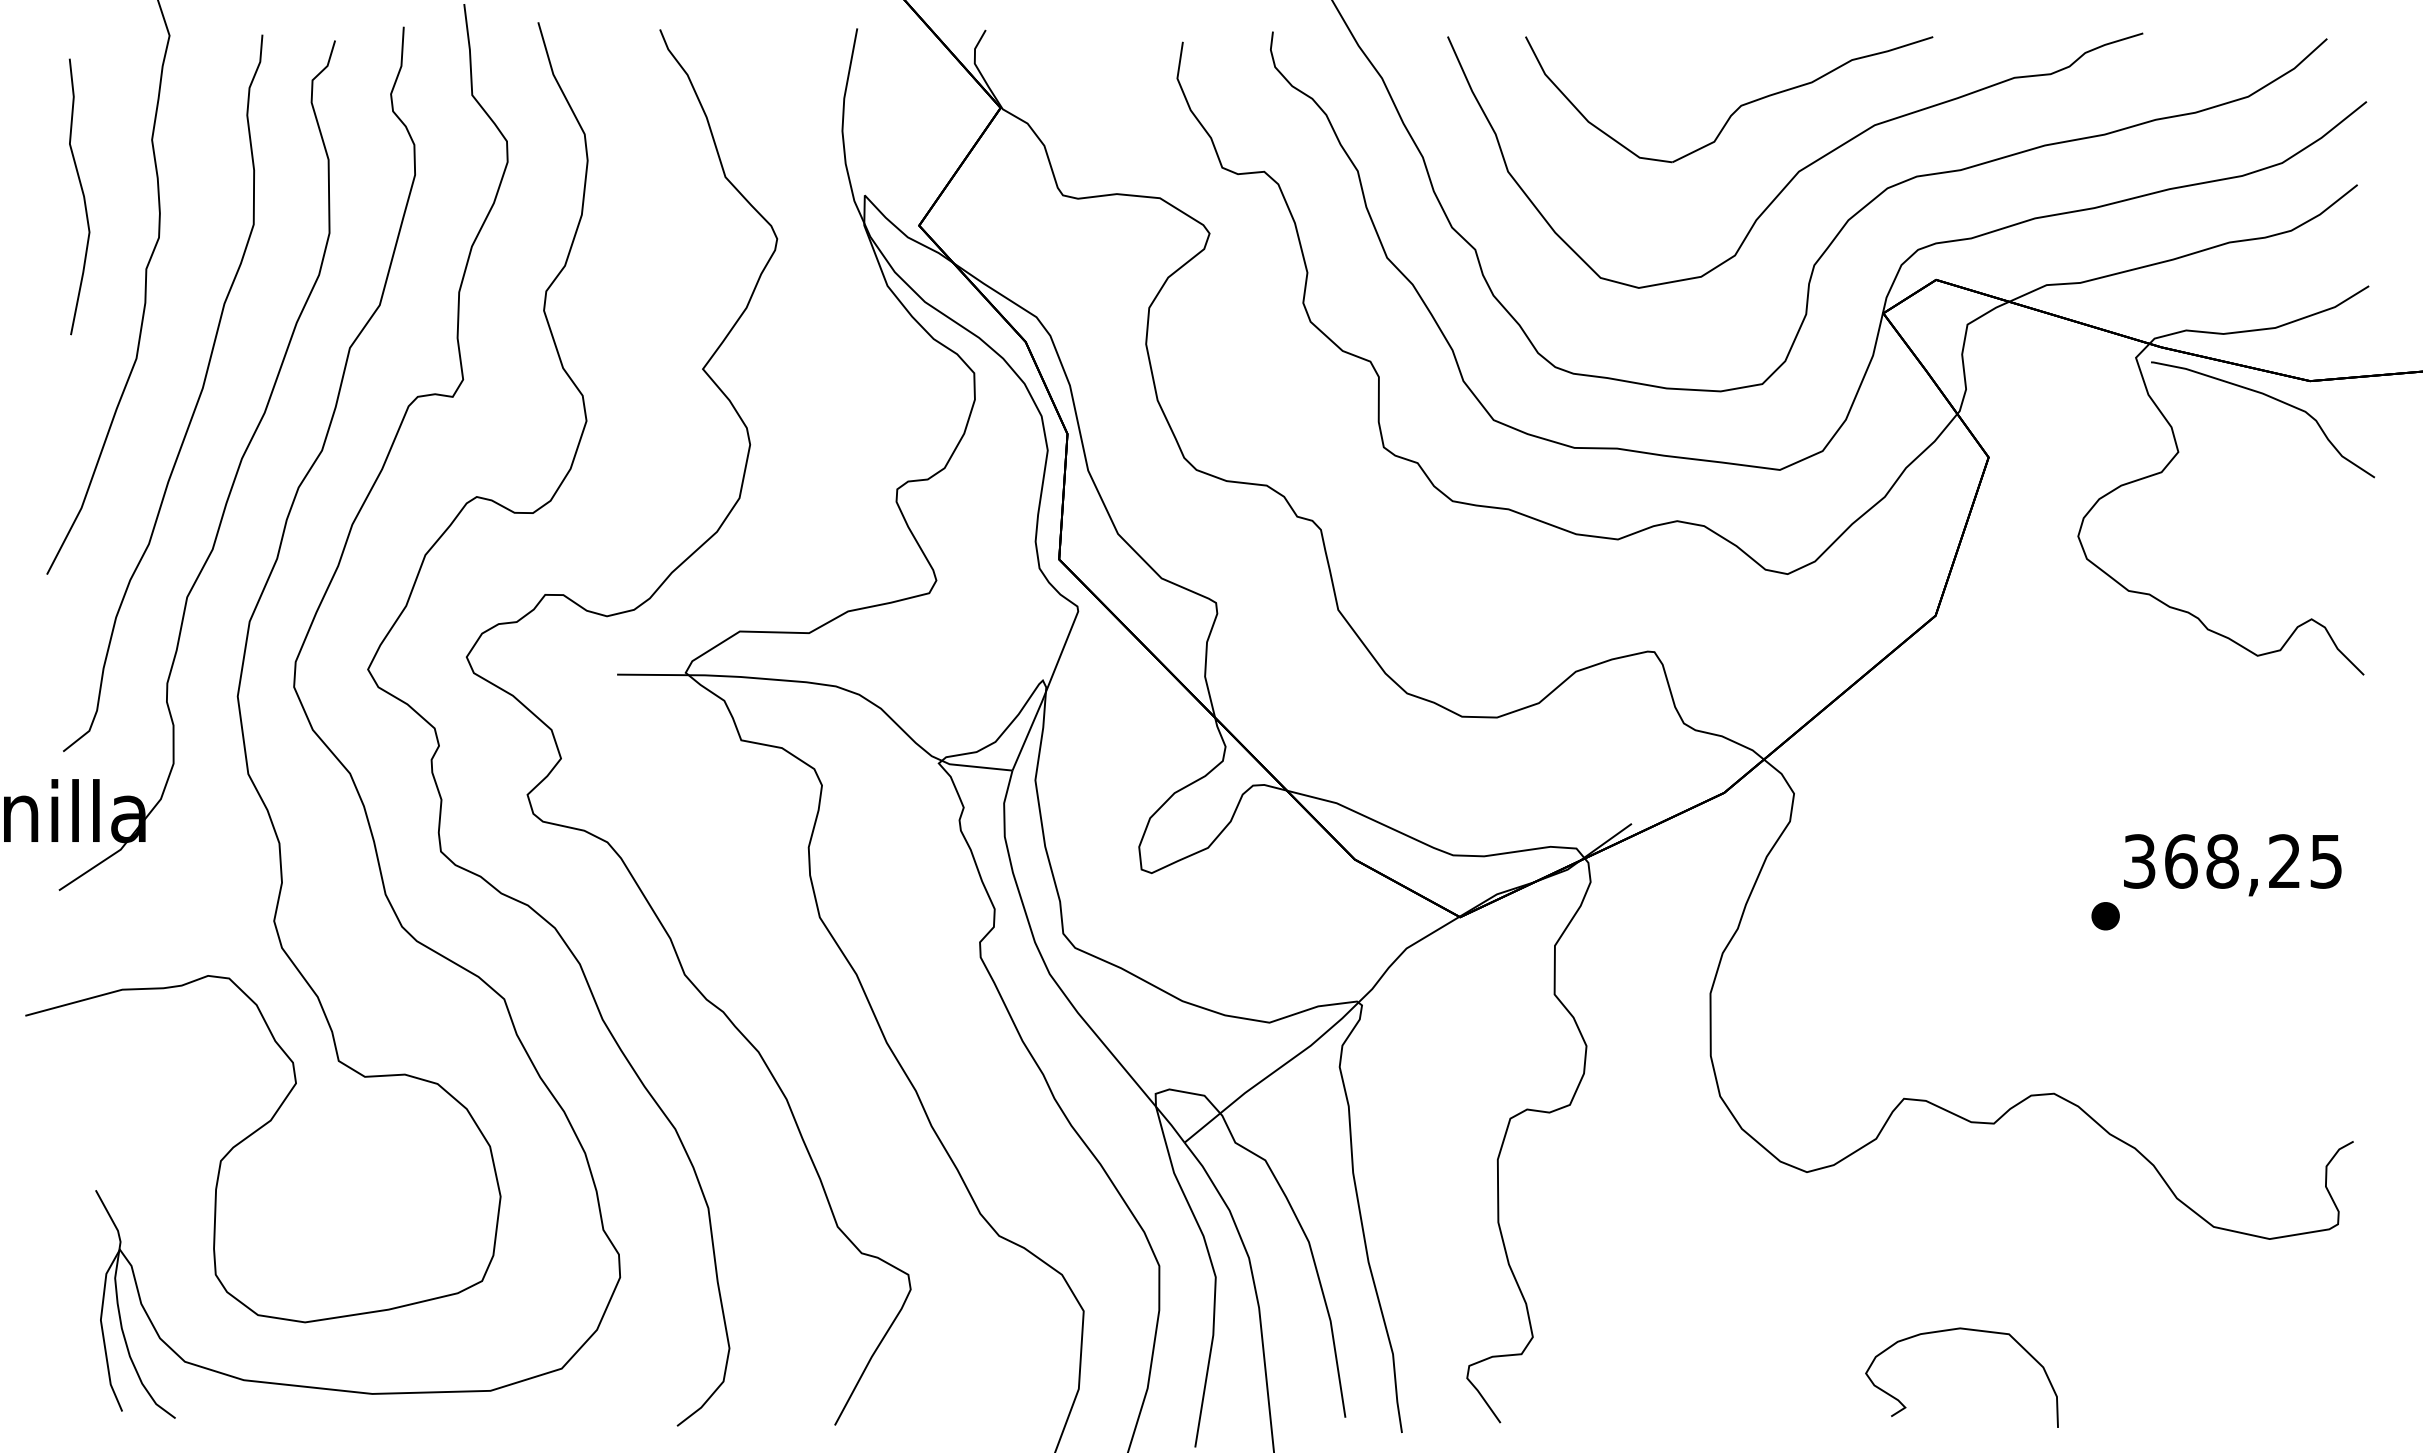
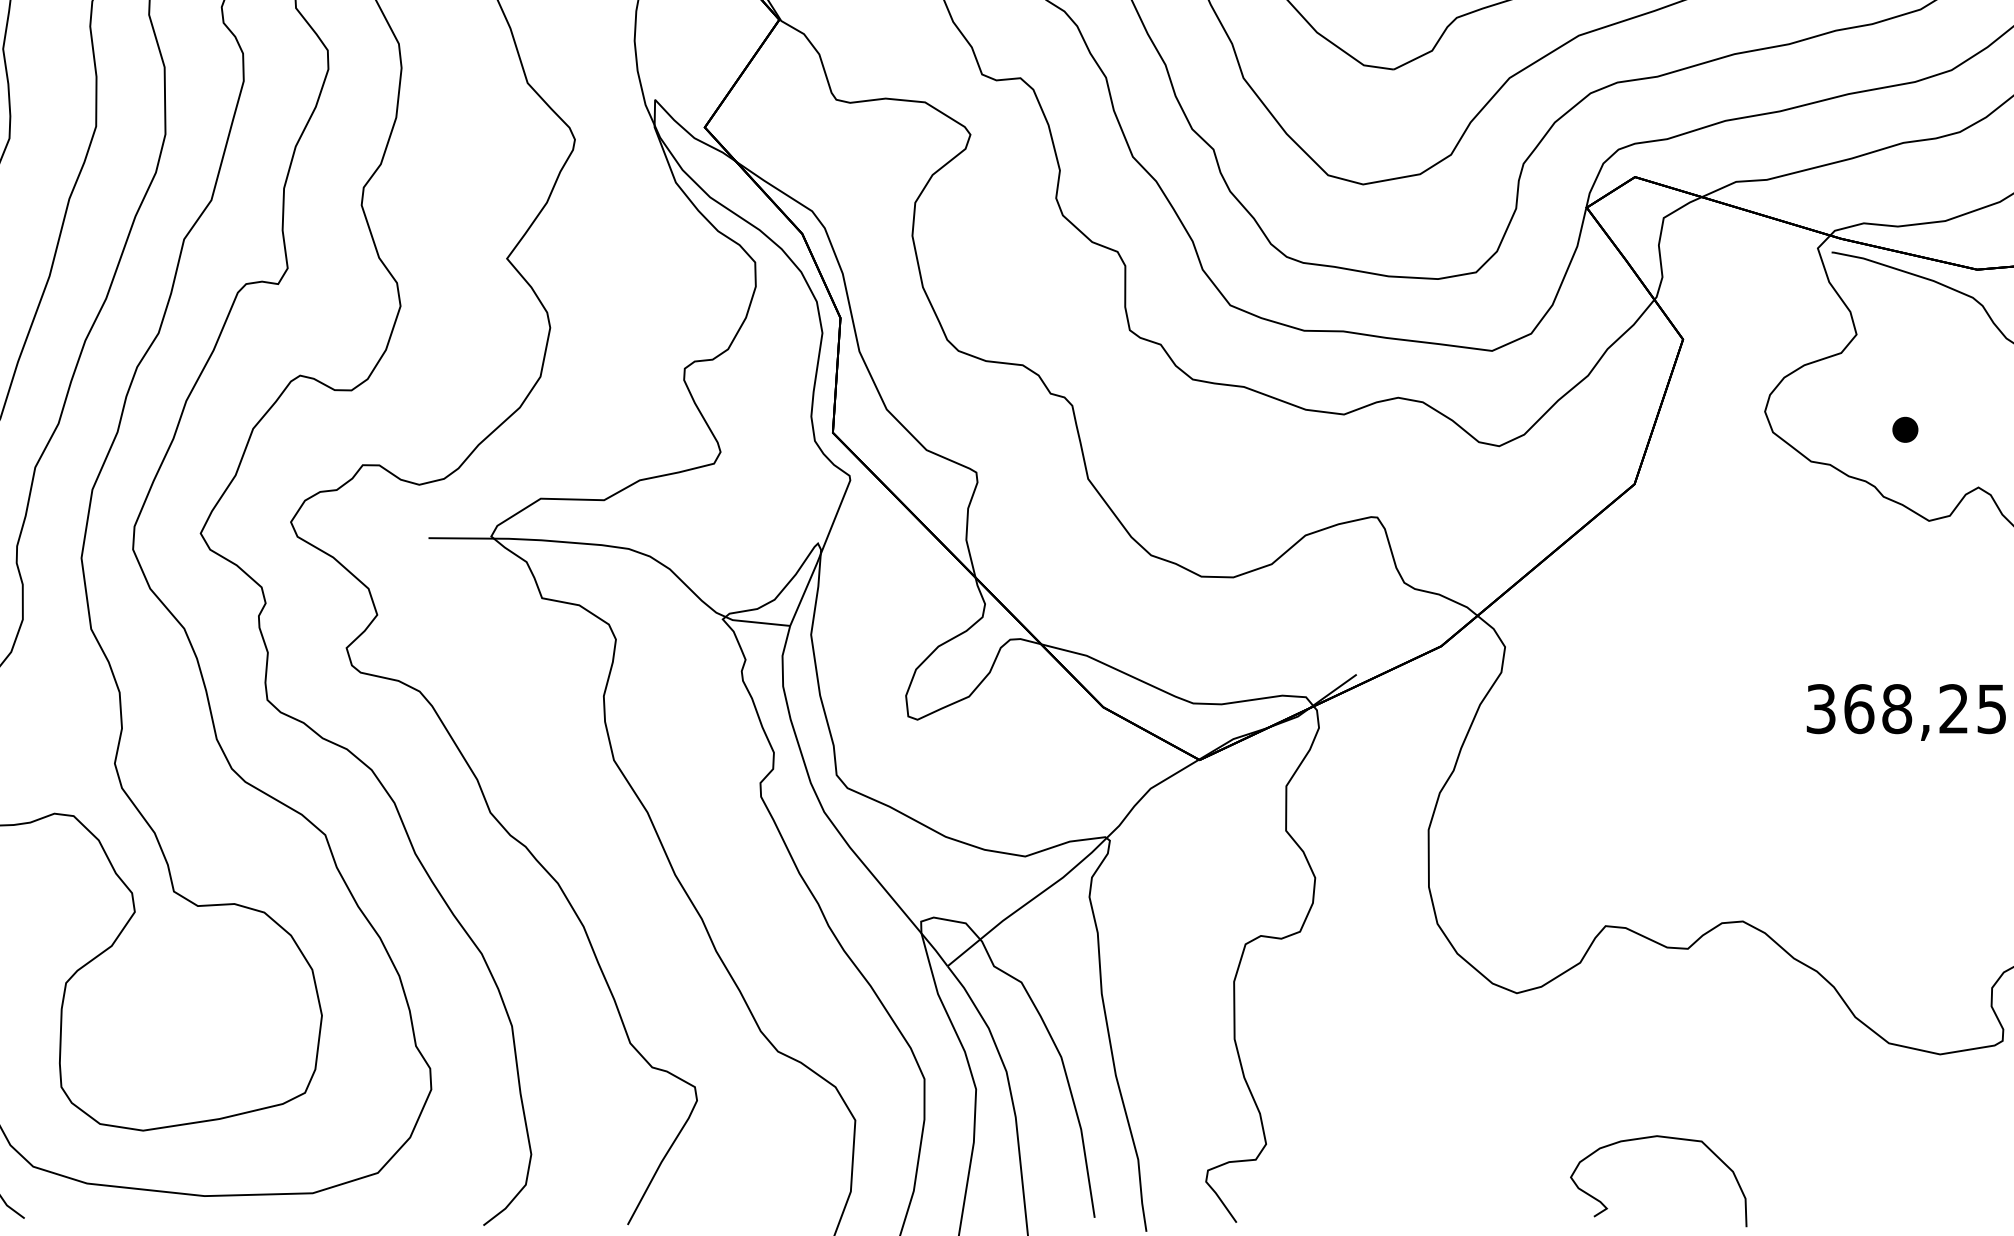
part: (2105, 916) -> (1905, 430), moved

